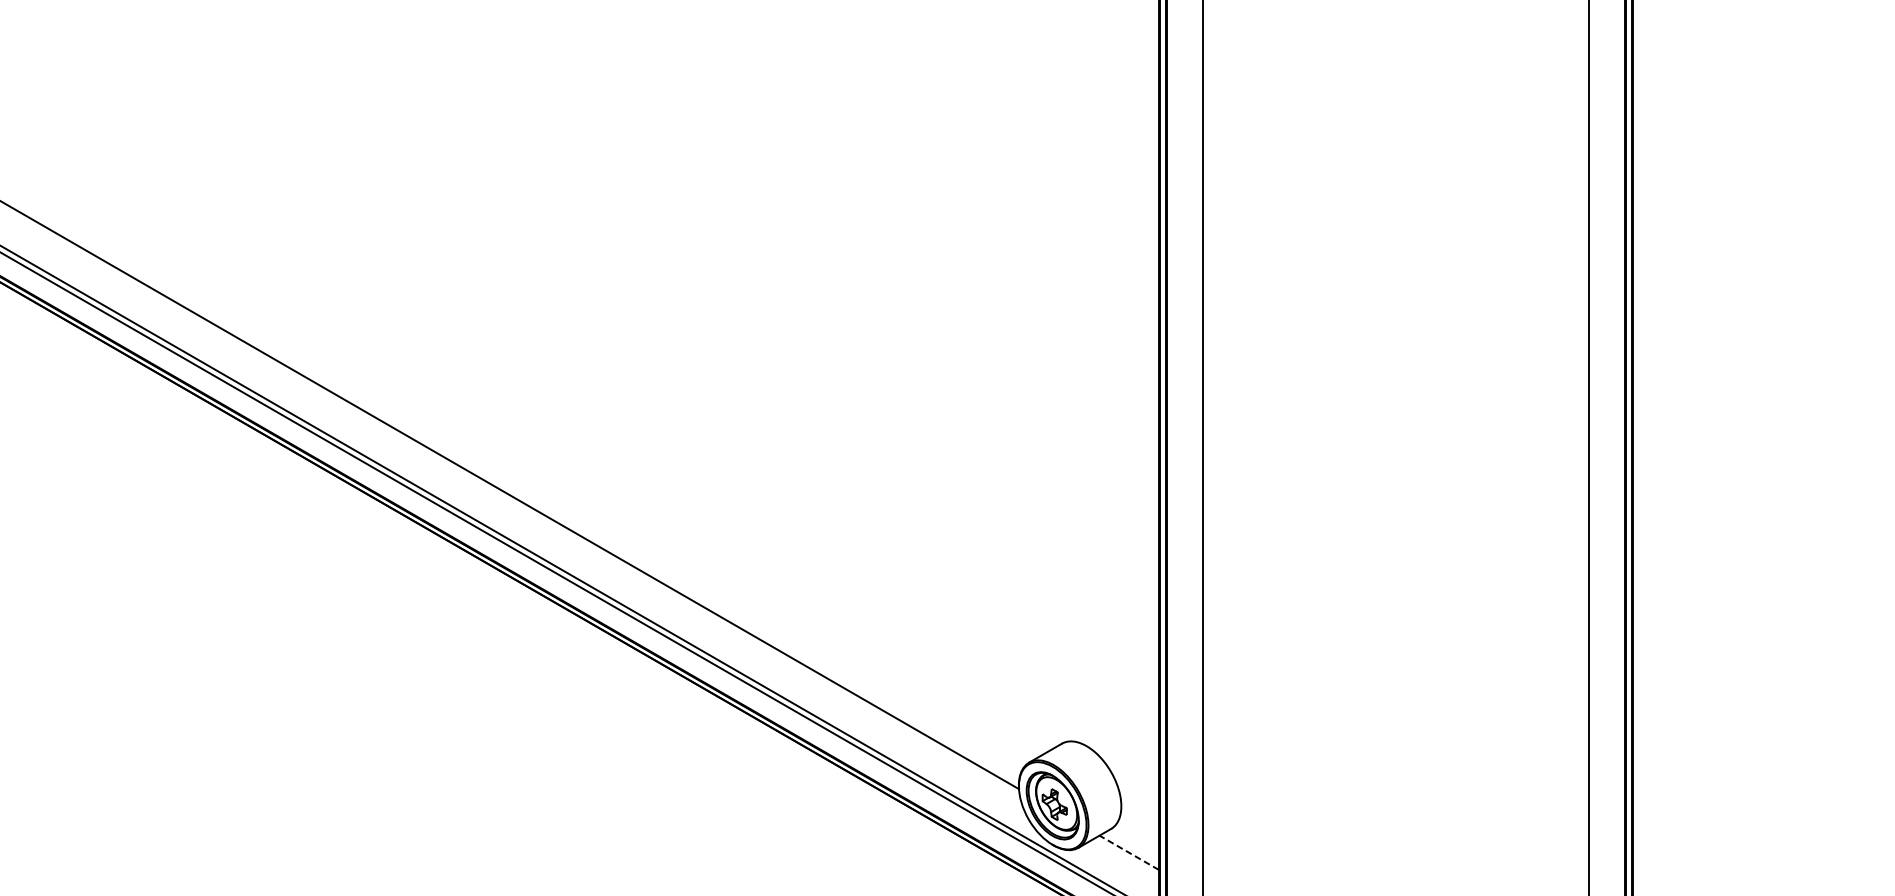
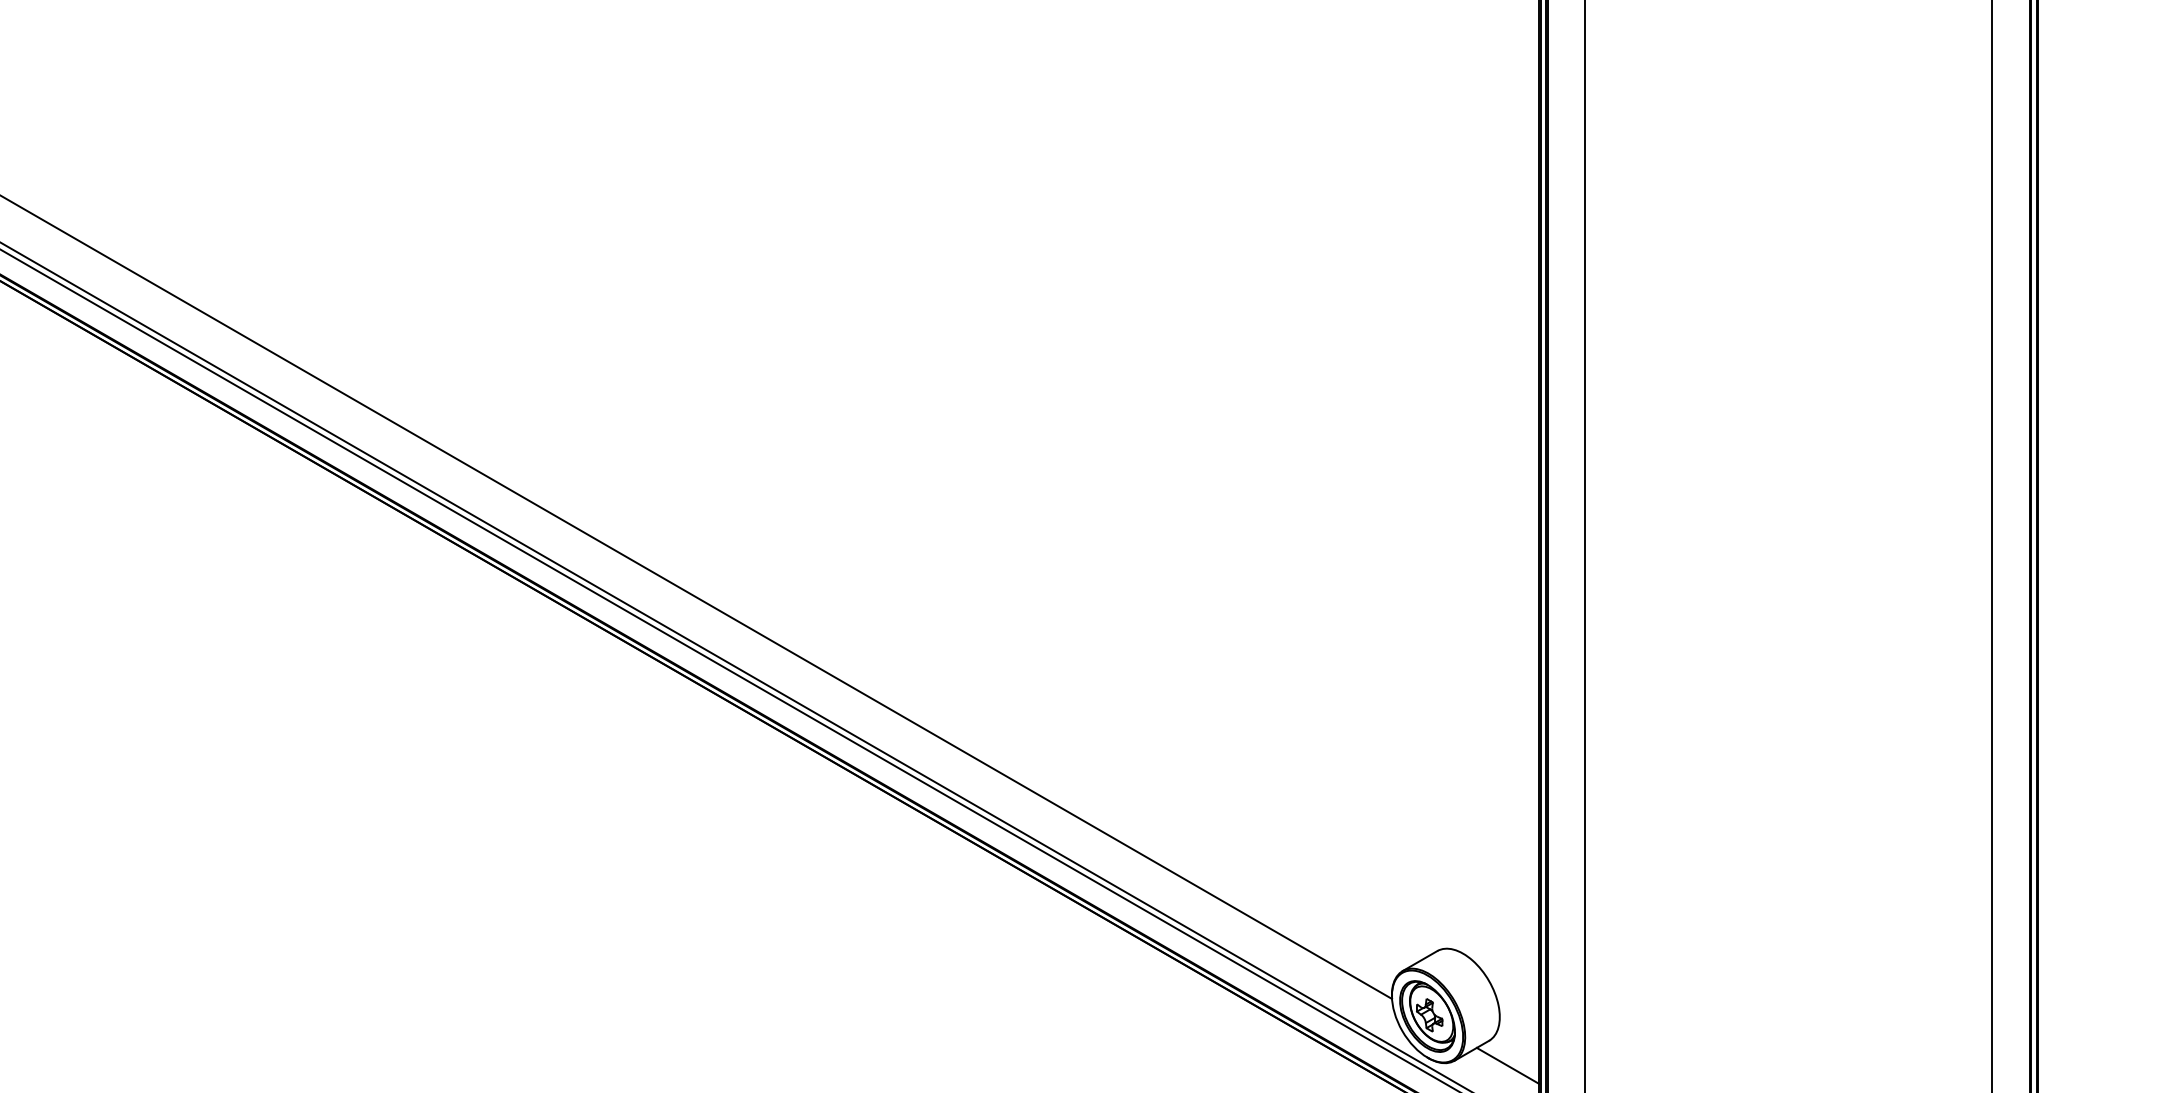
line: (1128, 852) -> (1507, 1065), dashed -> solid

